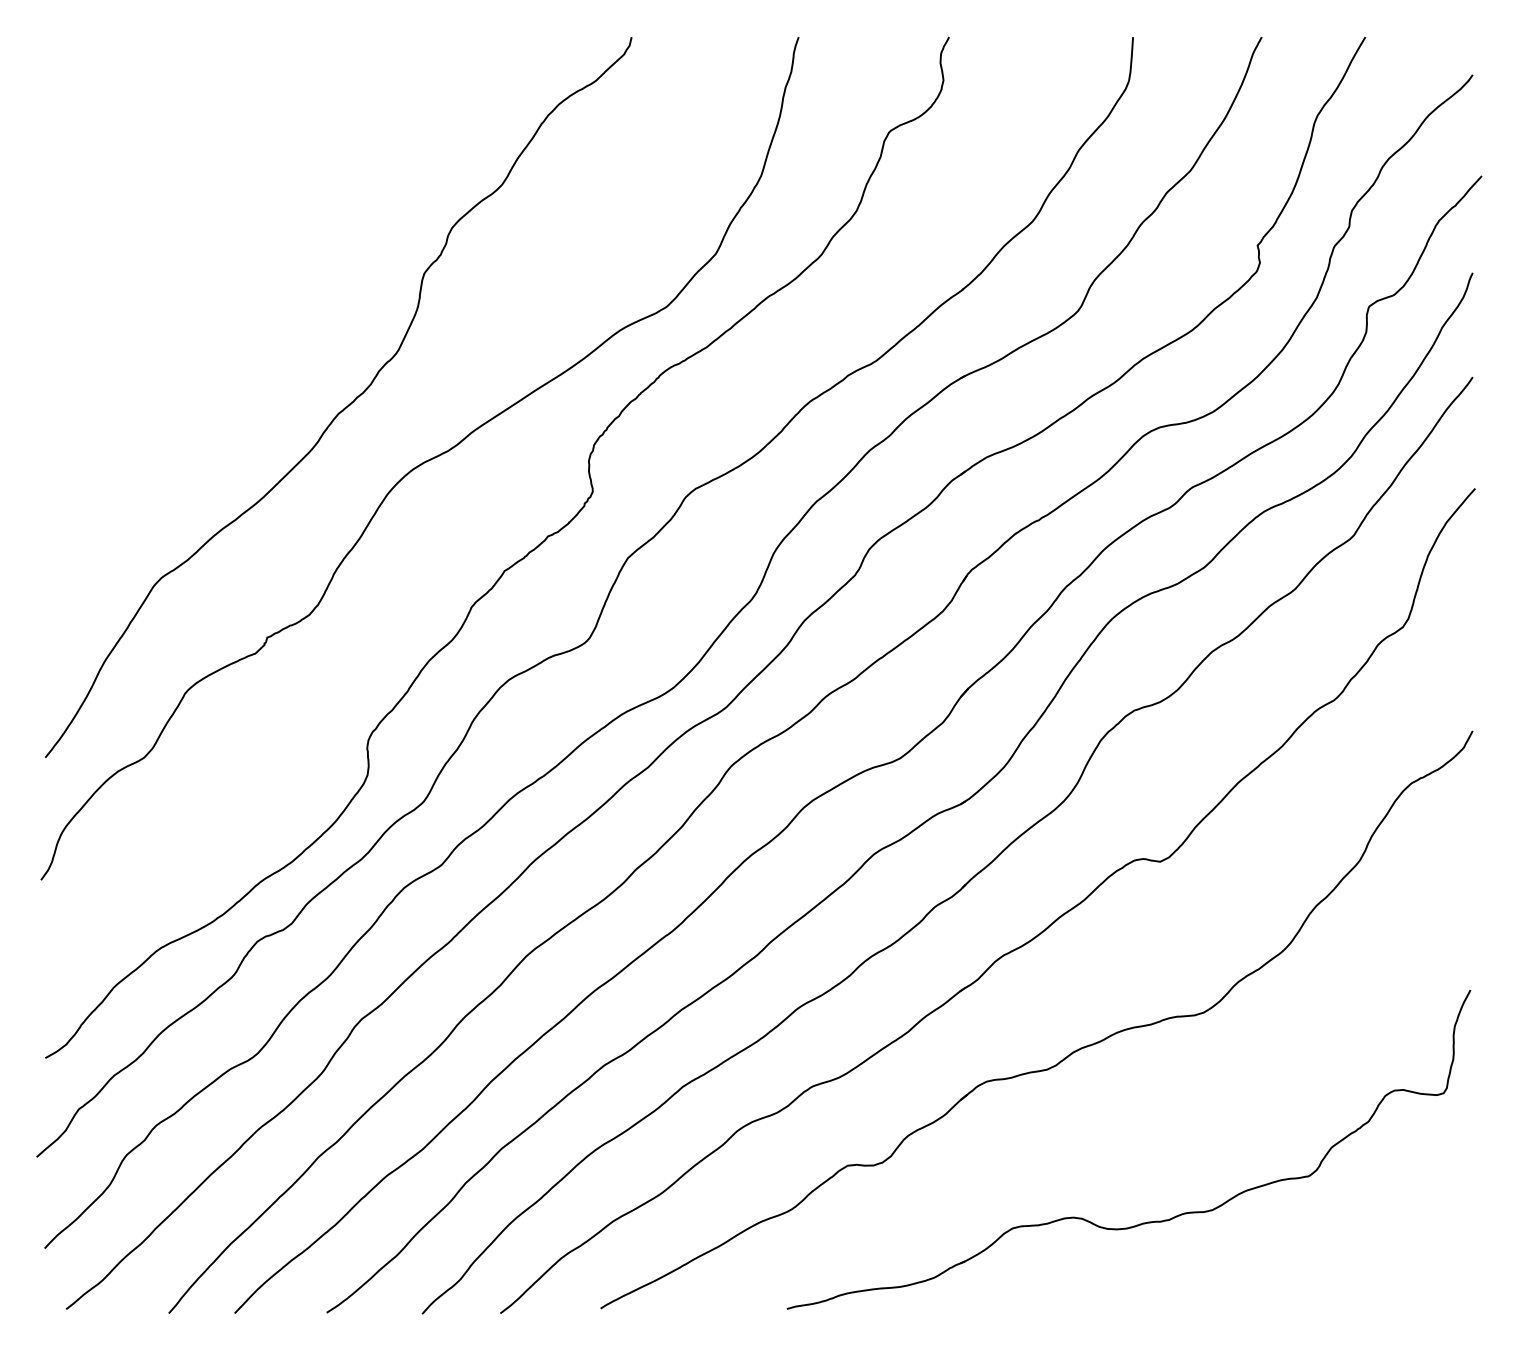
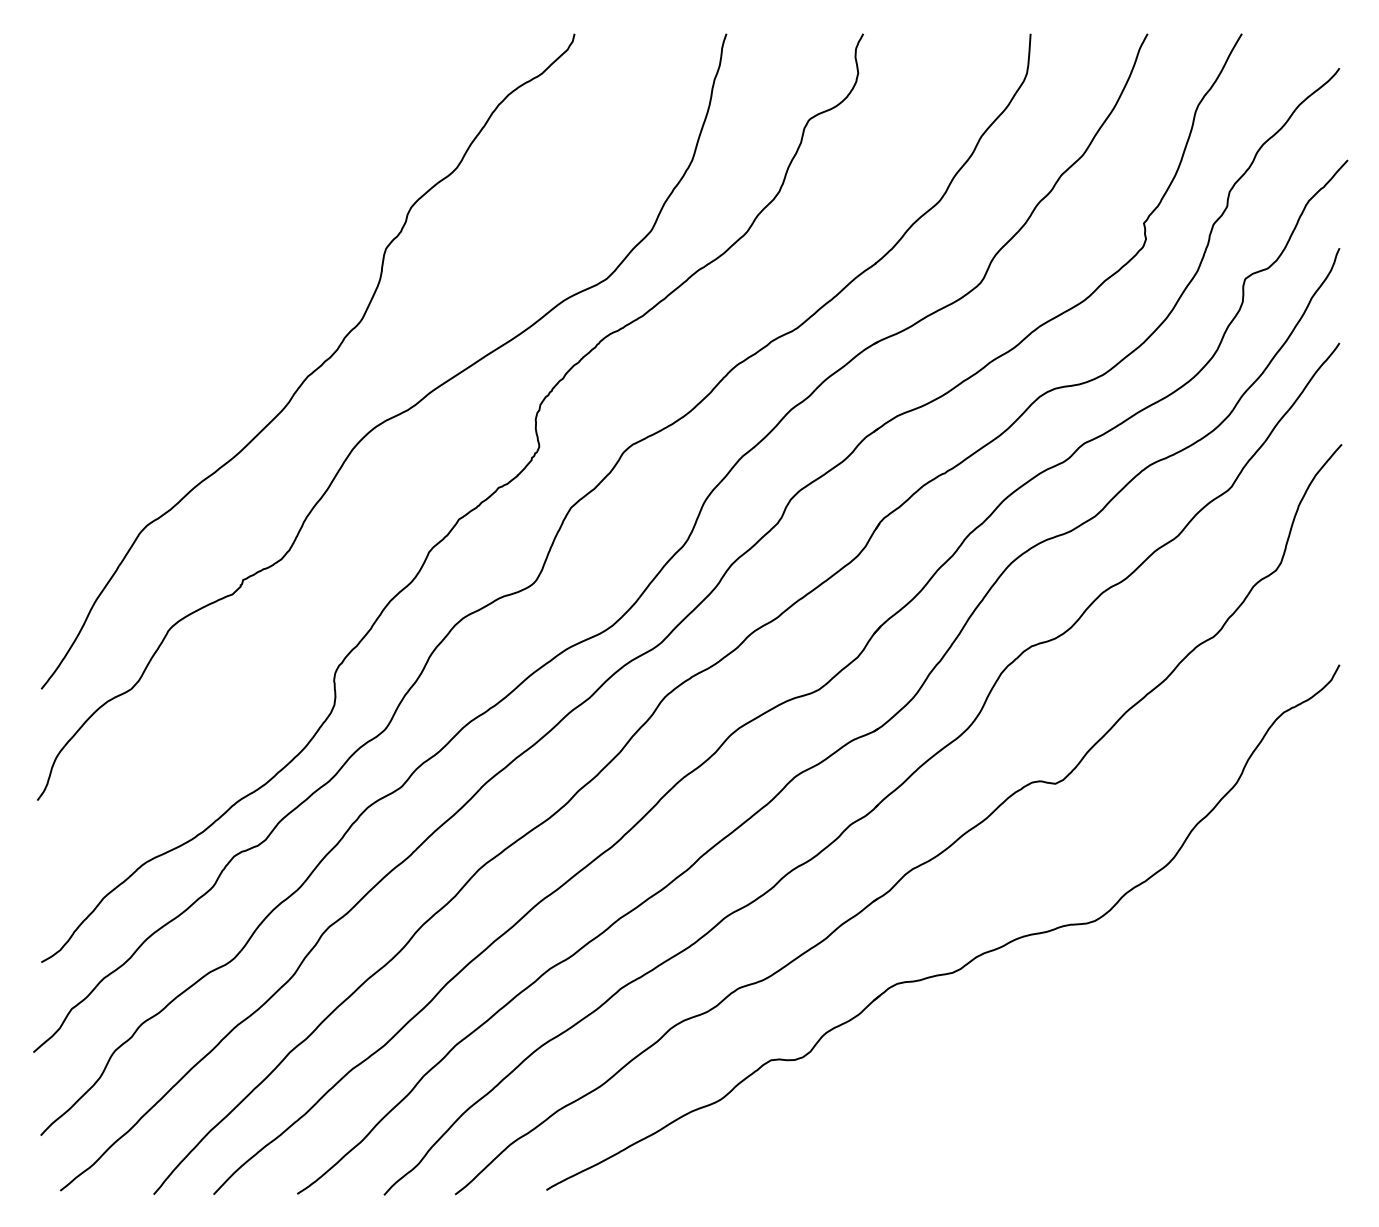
part: (1142, 1222) -> (1039, 1111), removed

